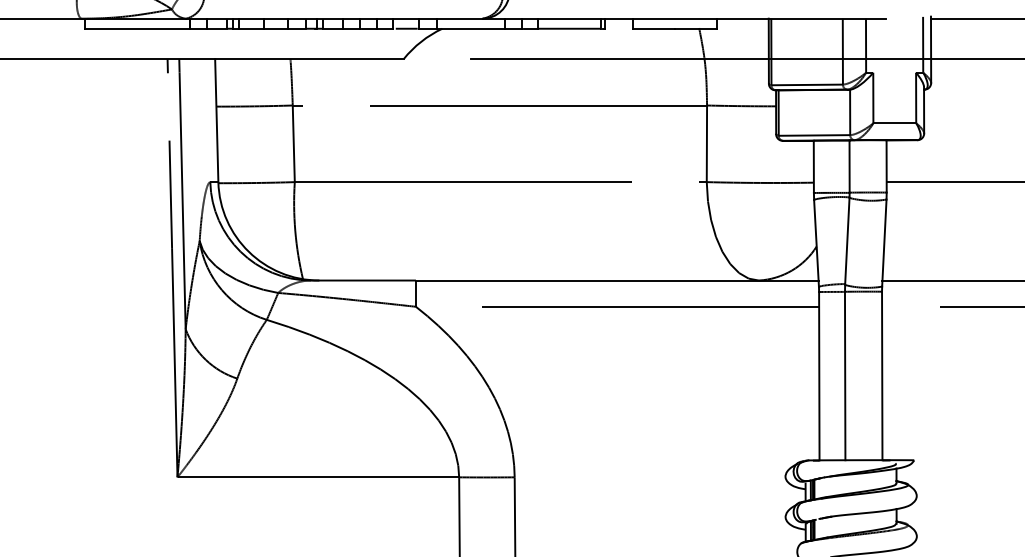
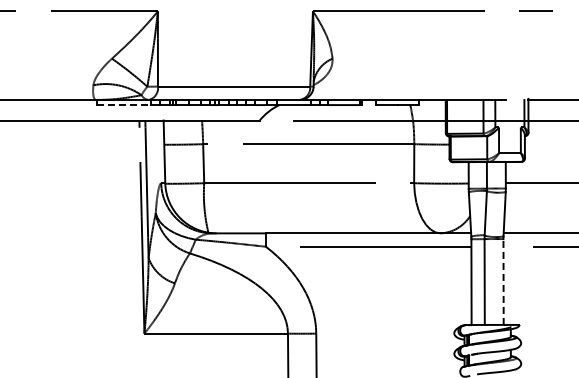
line: (136, 29) -> (123, 105), solid -> dashed
line: (882, 376) -> (503, 282), solid -> dashed

